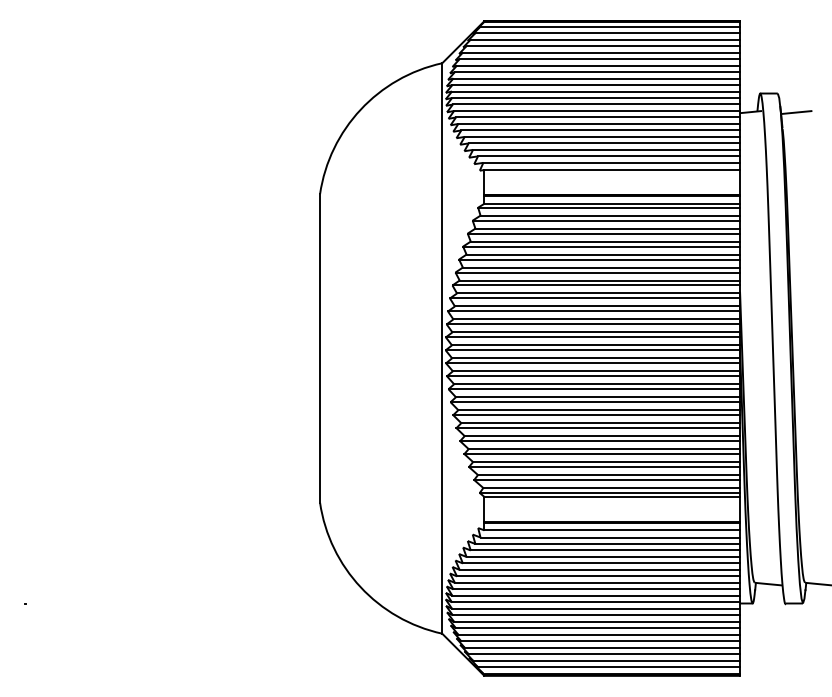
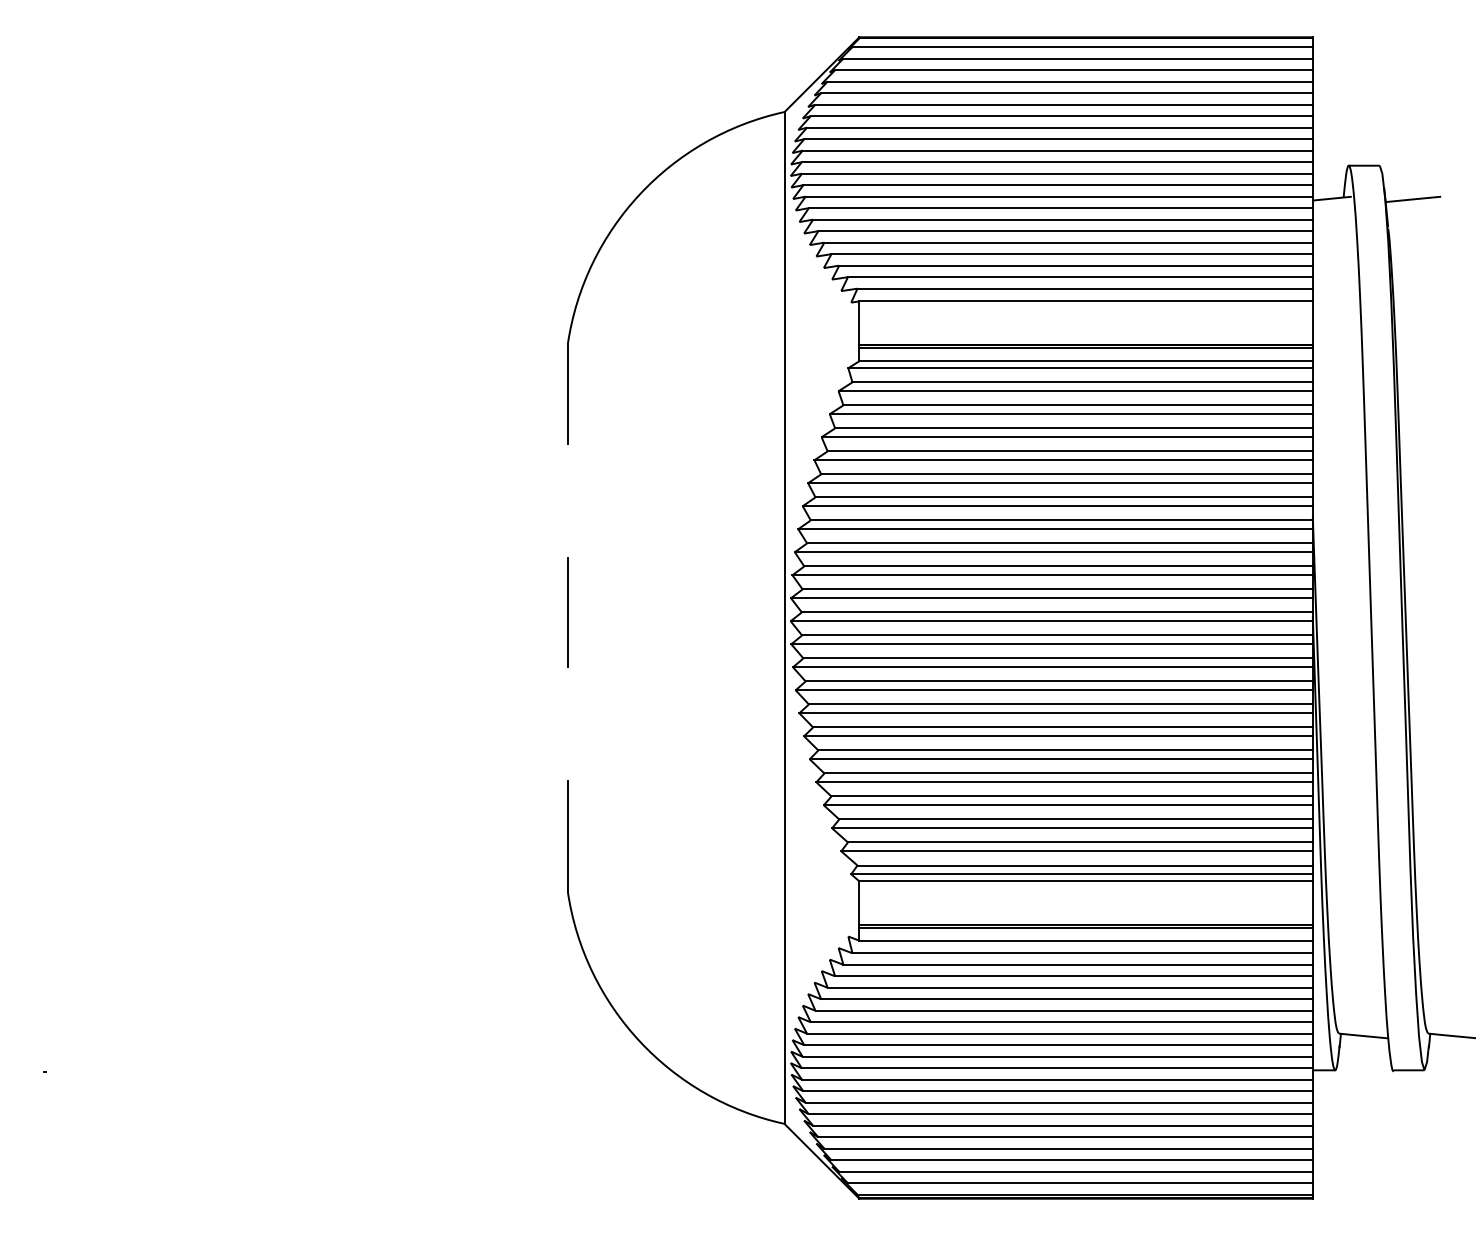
line: (320, 348) -> (568, 618), solid -> dashed

